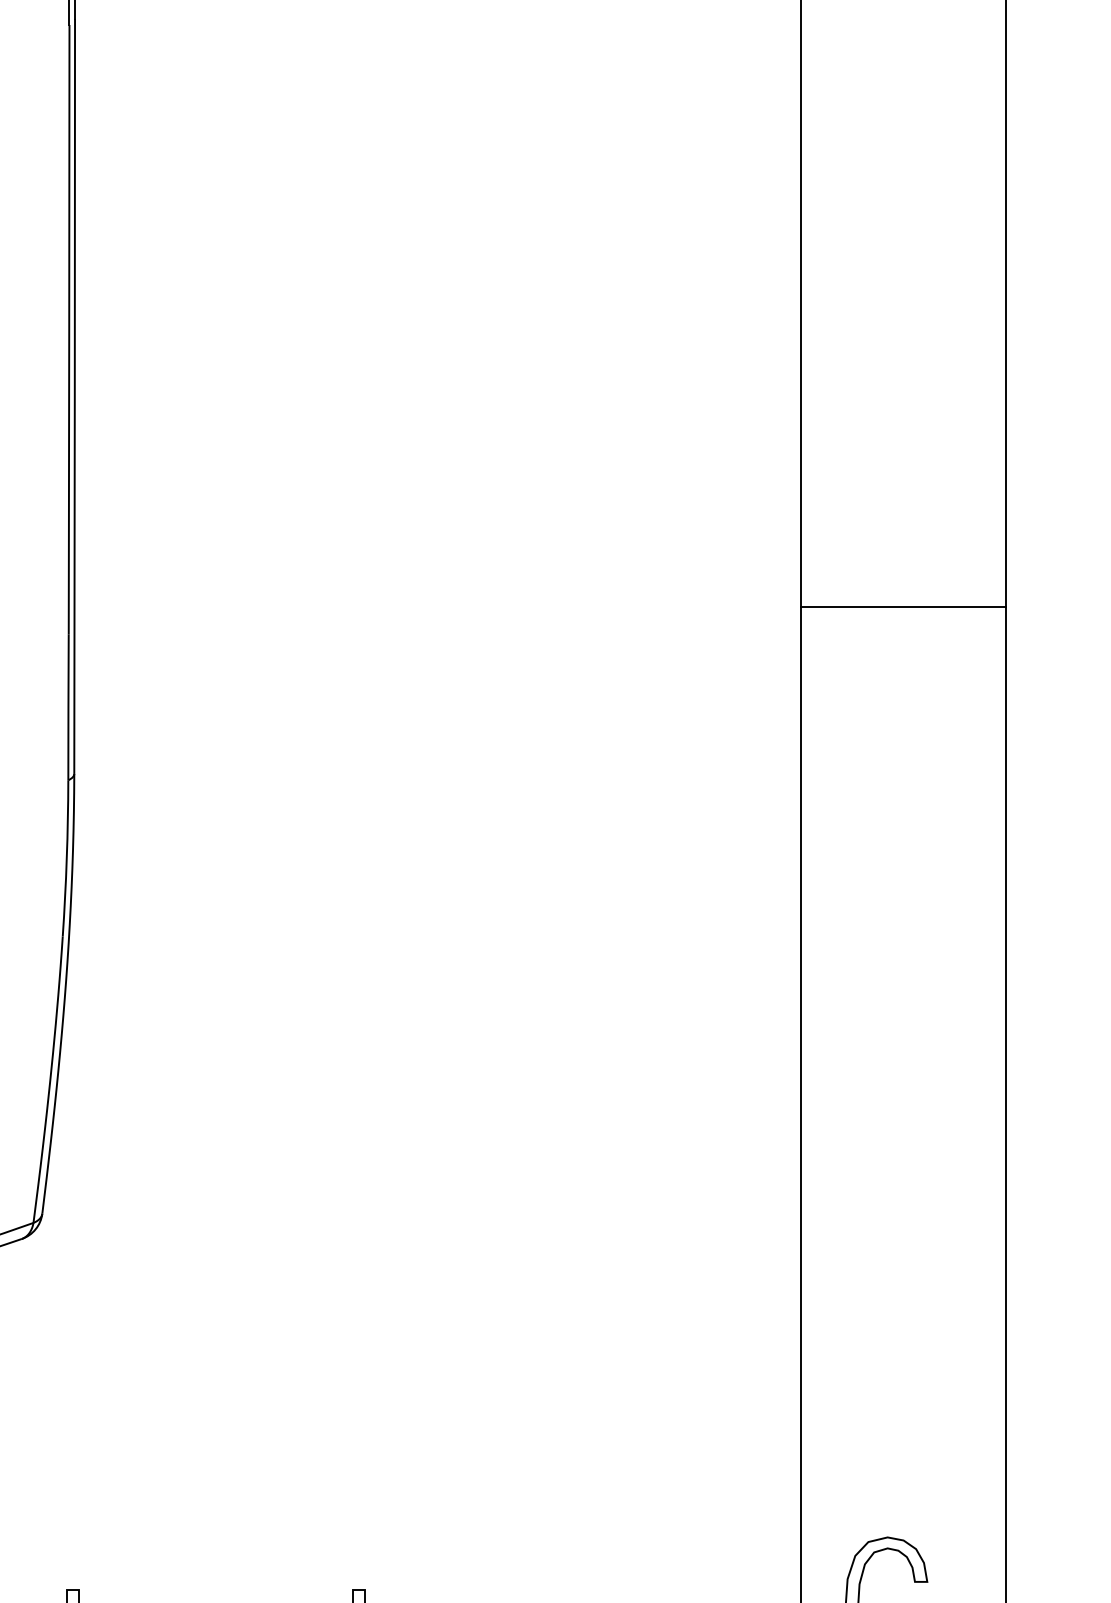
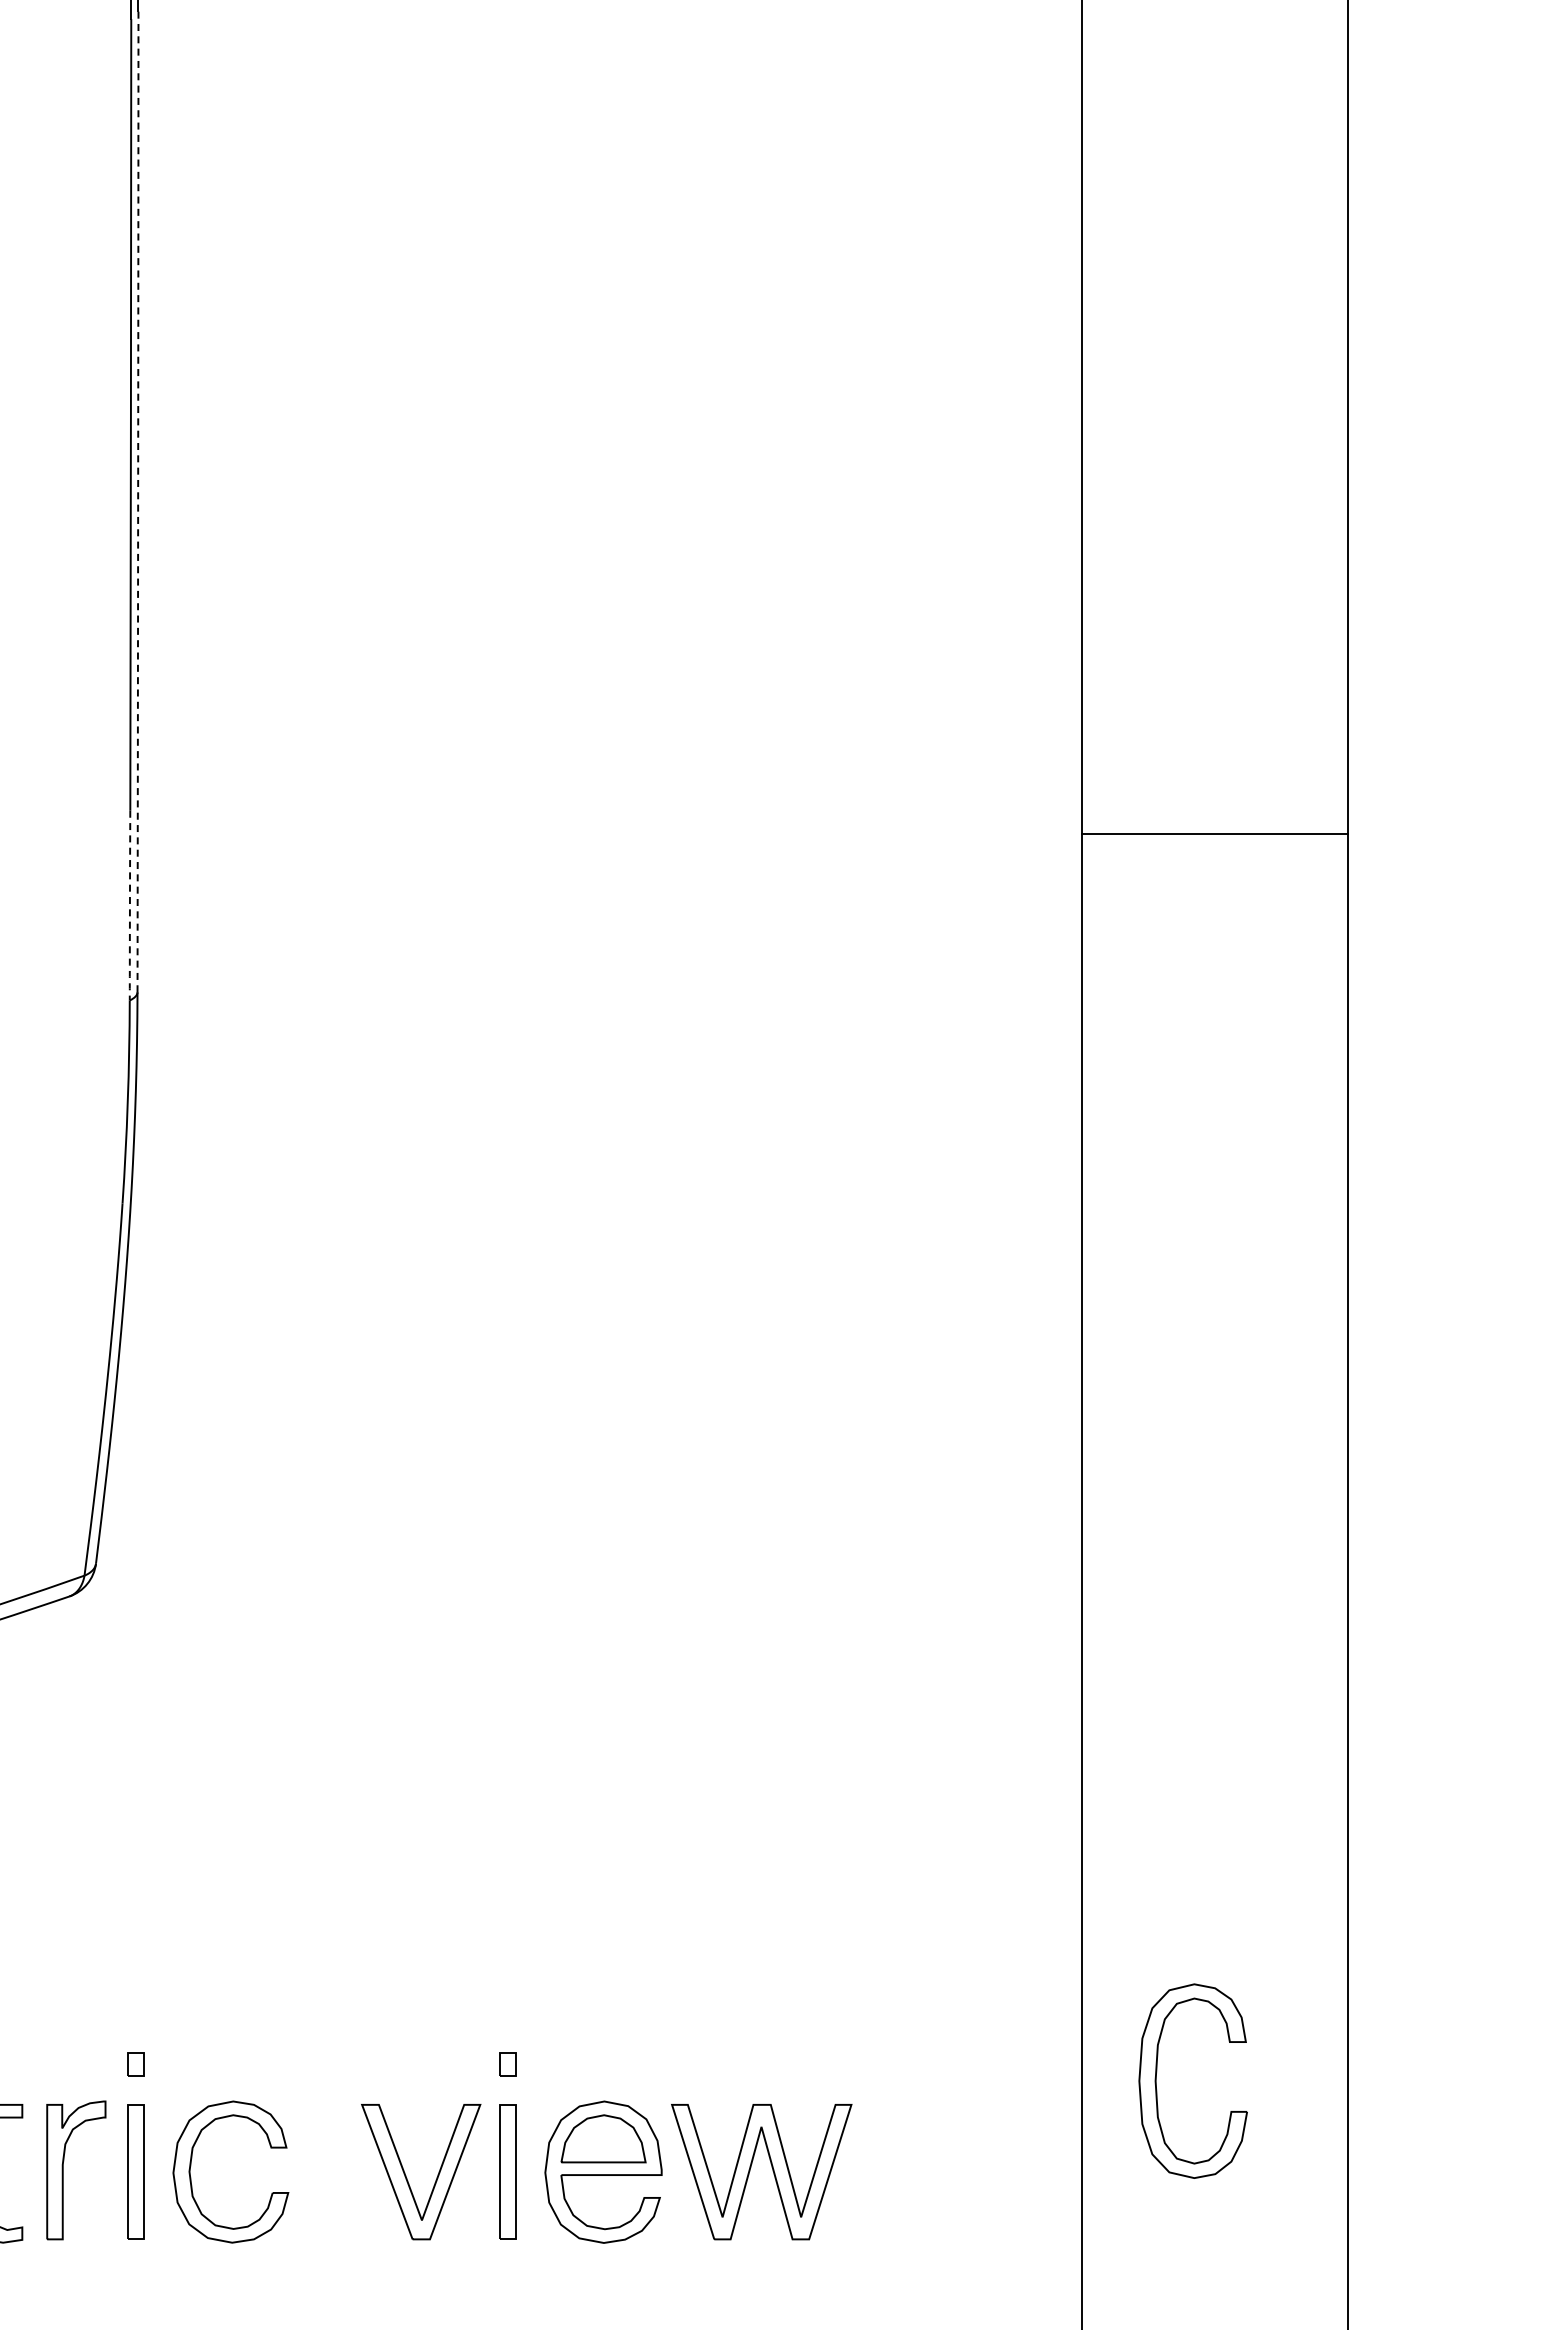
arc: (75, 396) -> (138, 501), solid -> dashed
line: (903, 606) -> (1215, 833), moved
arc: (68, 707) -> (129, 905), solid -> dashed

